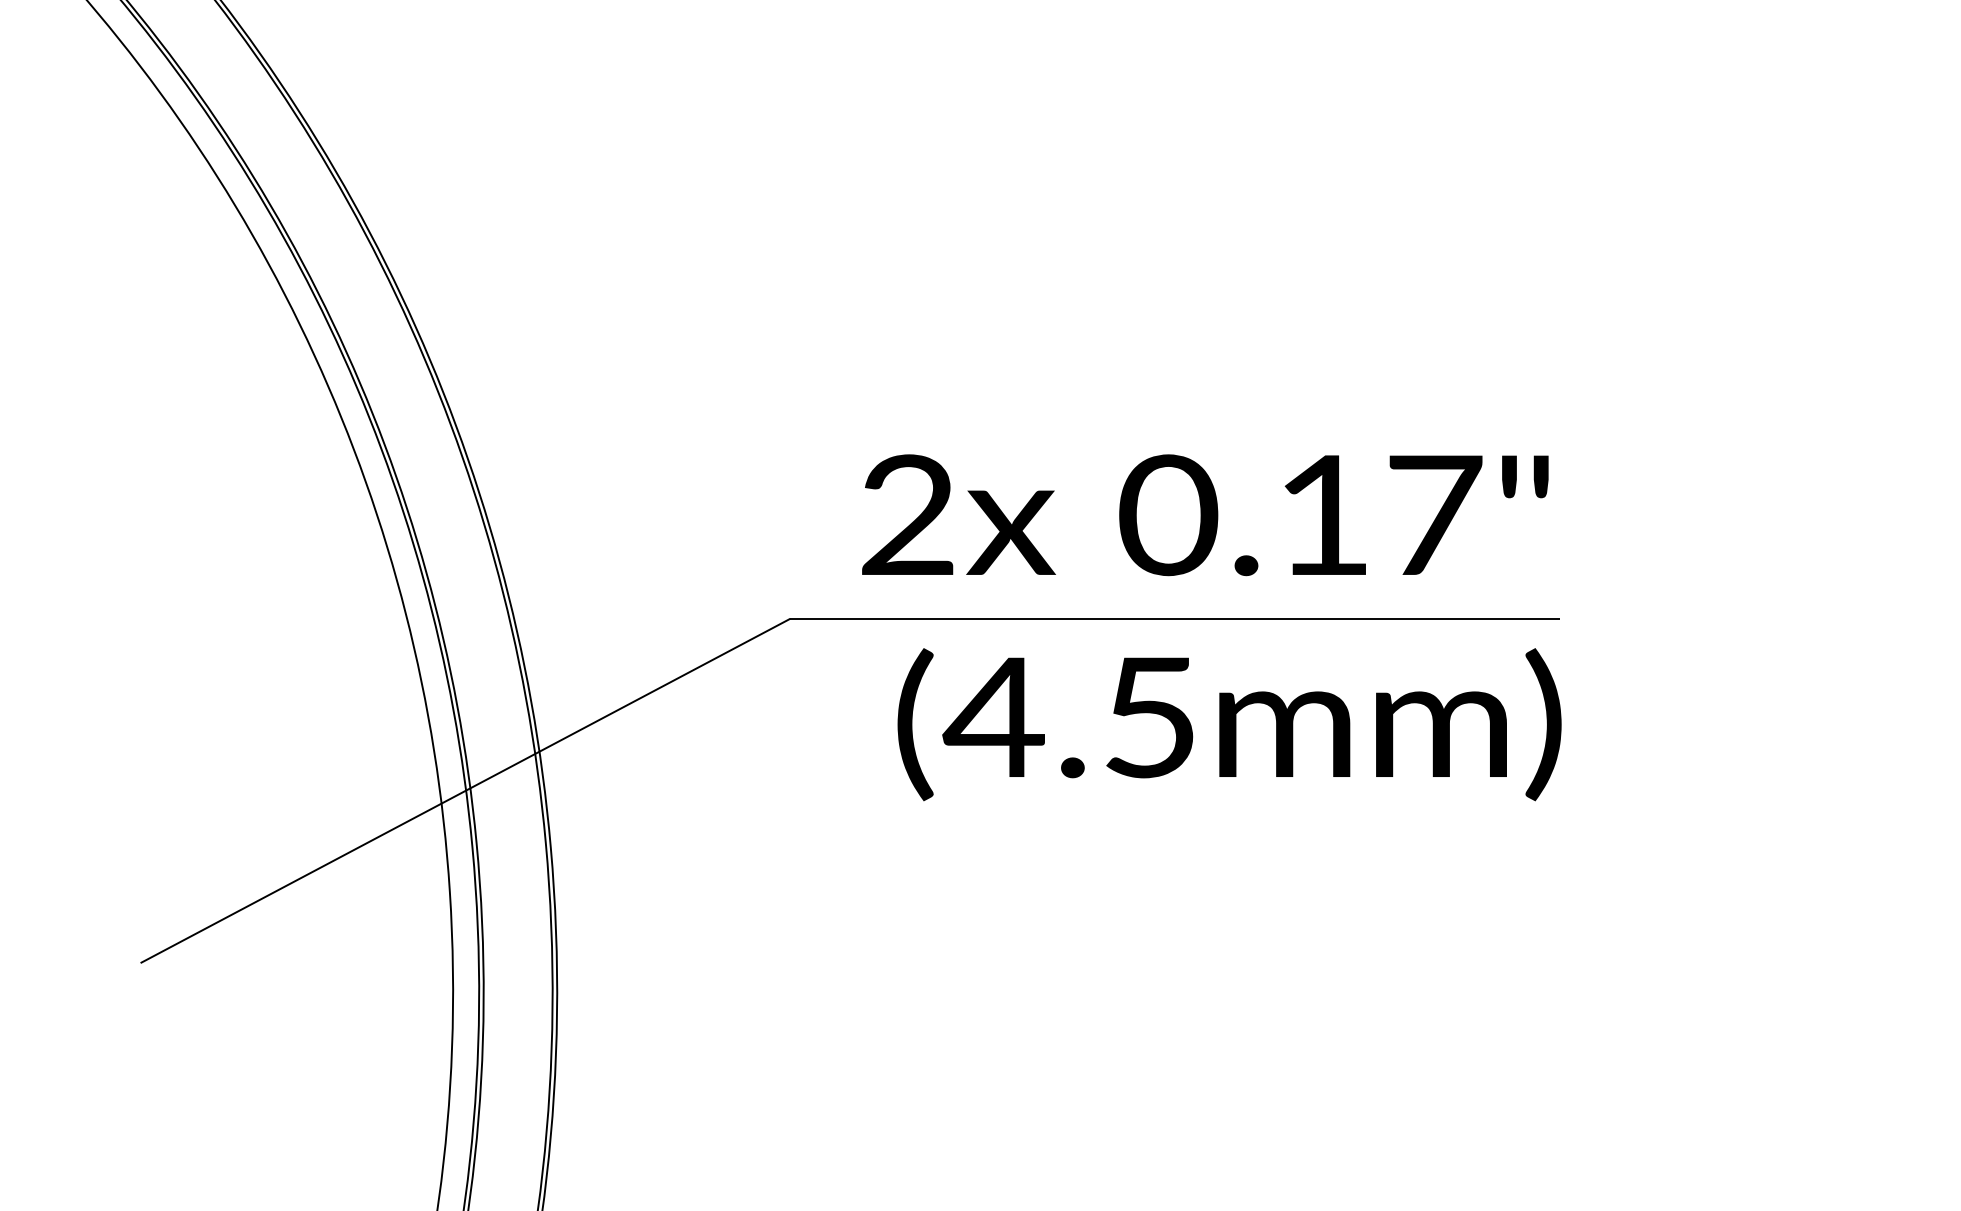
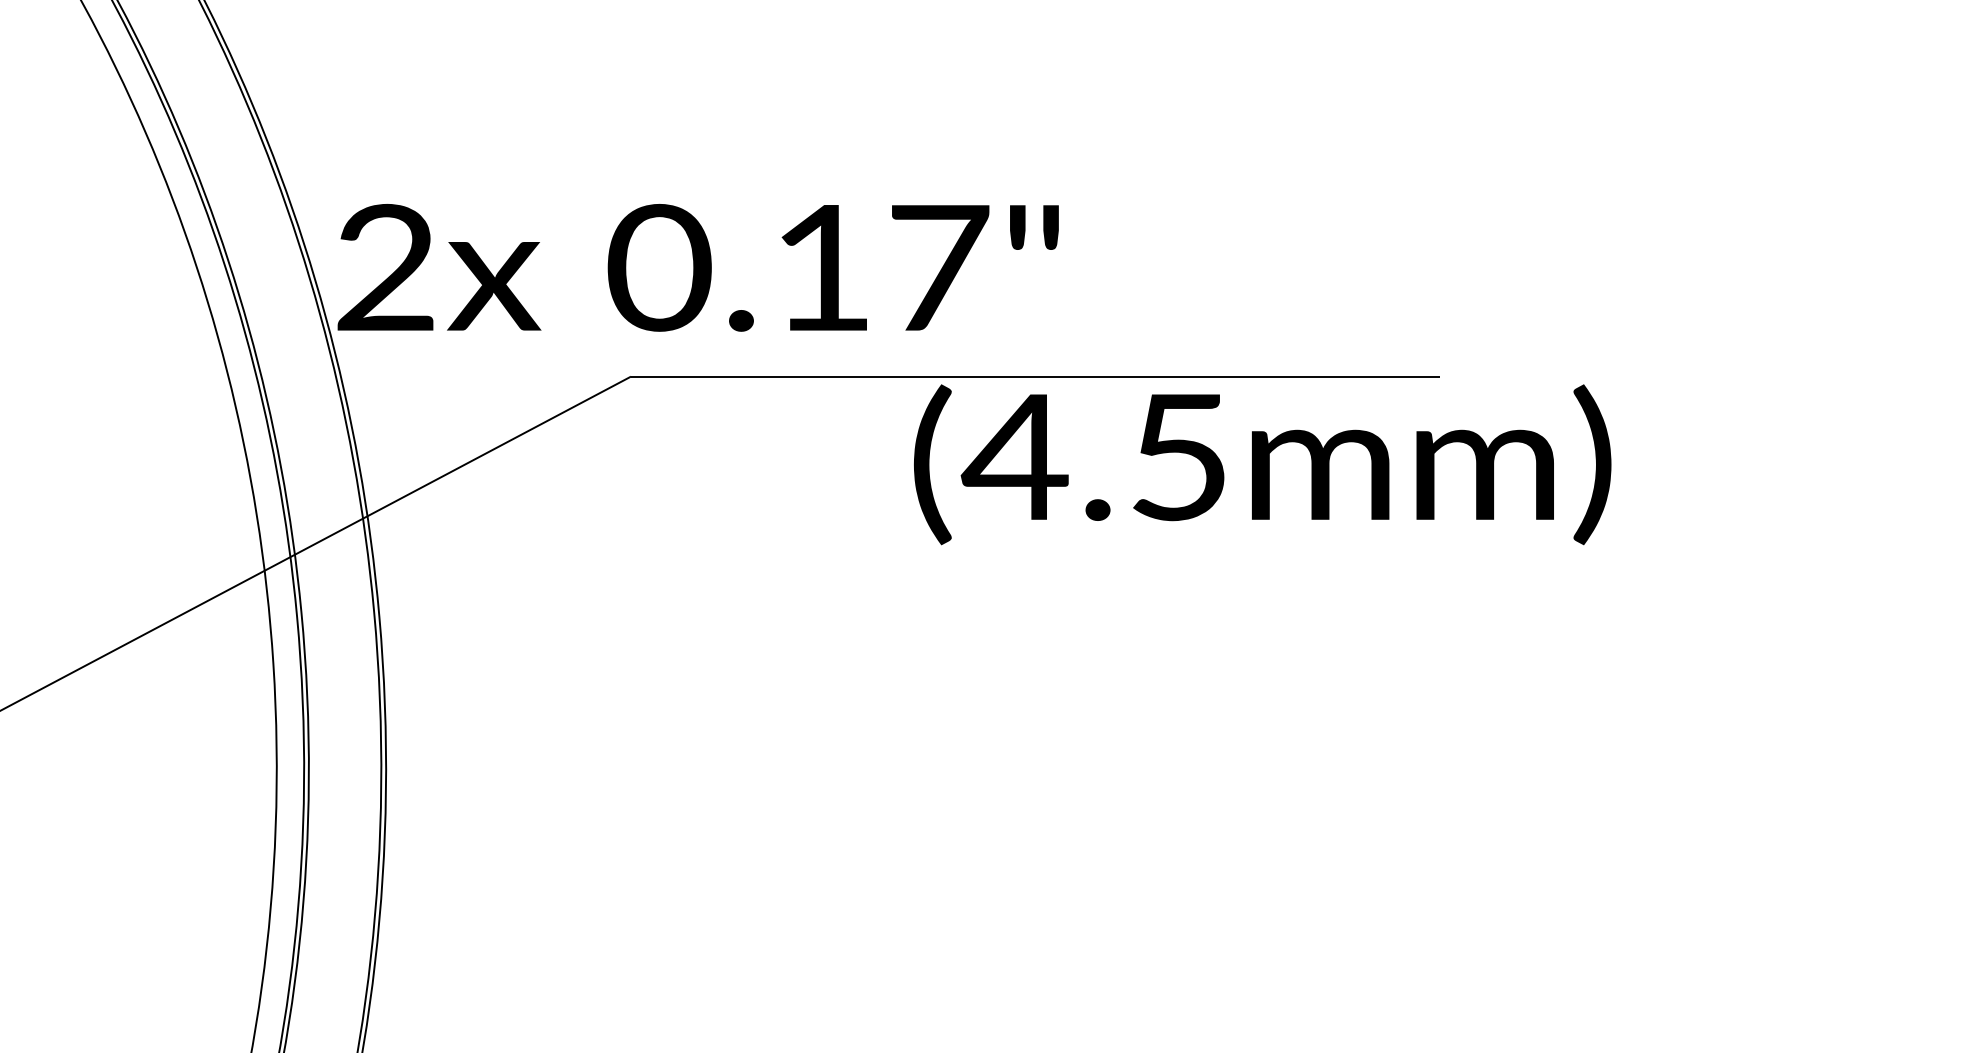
text: (1205, 515) -> (698, 268), moved
text: (1229, 724) -> (1262, 464), moved

